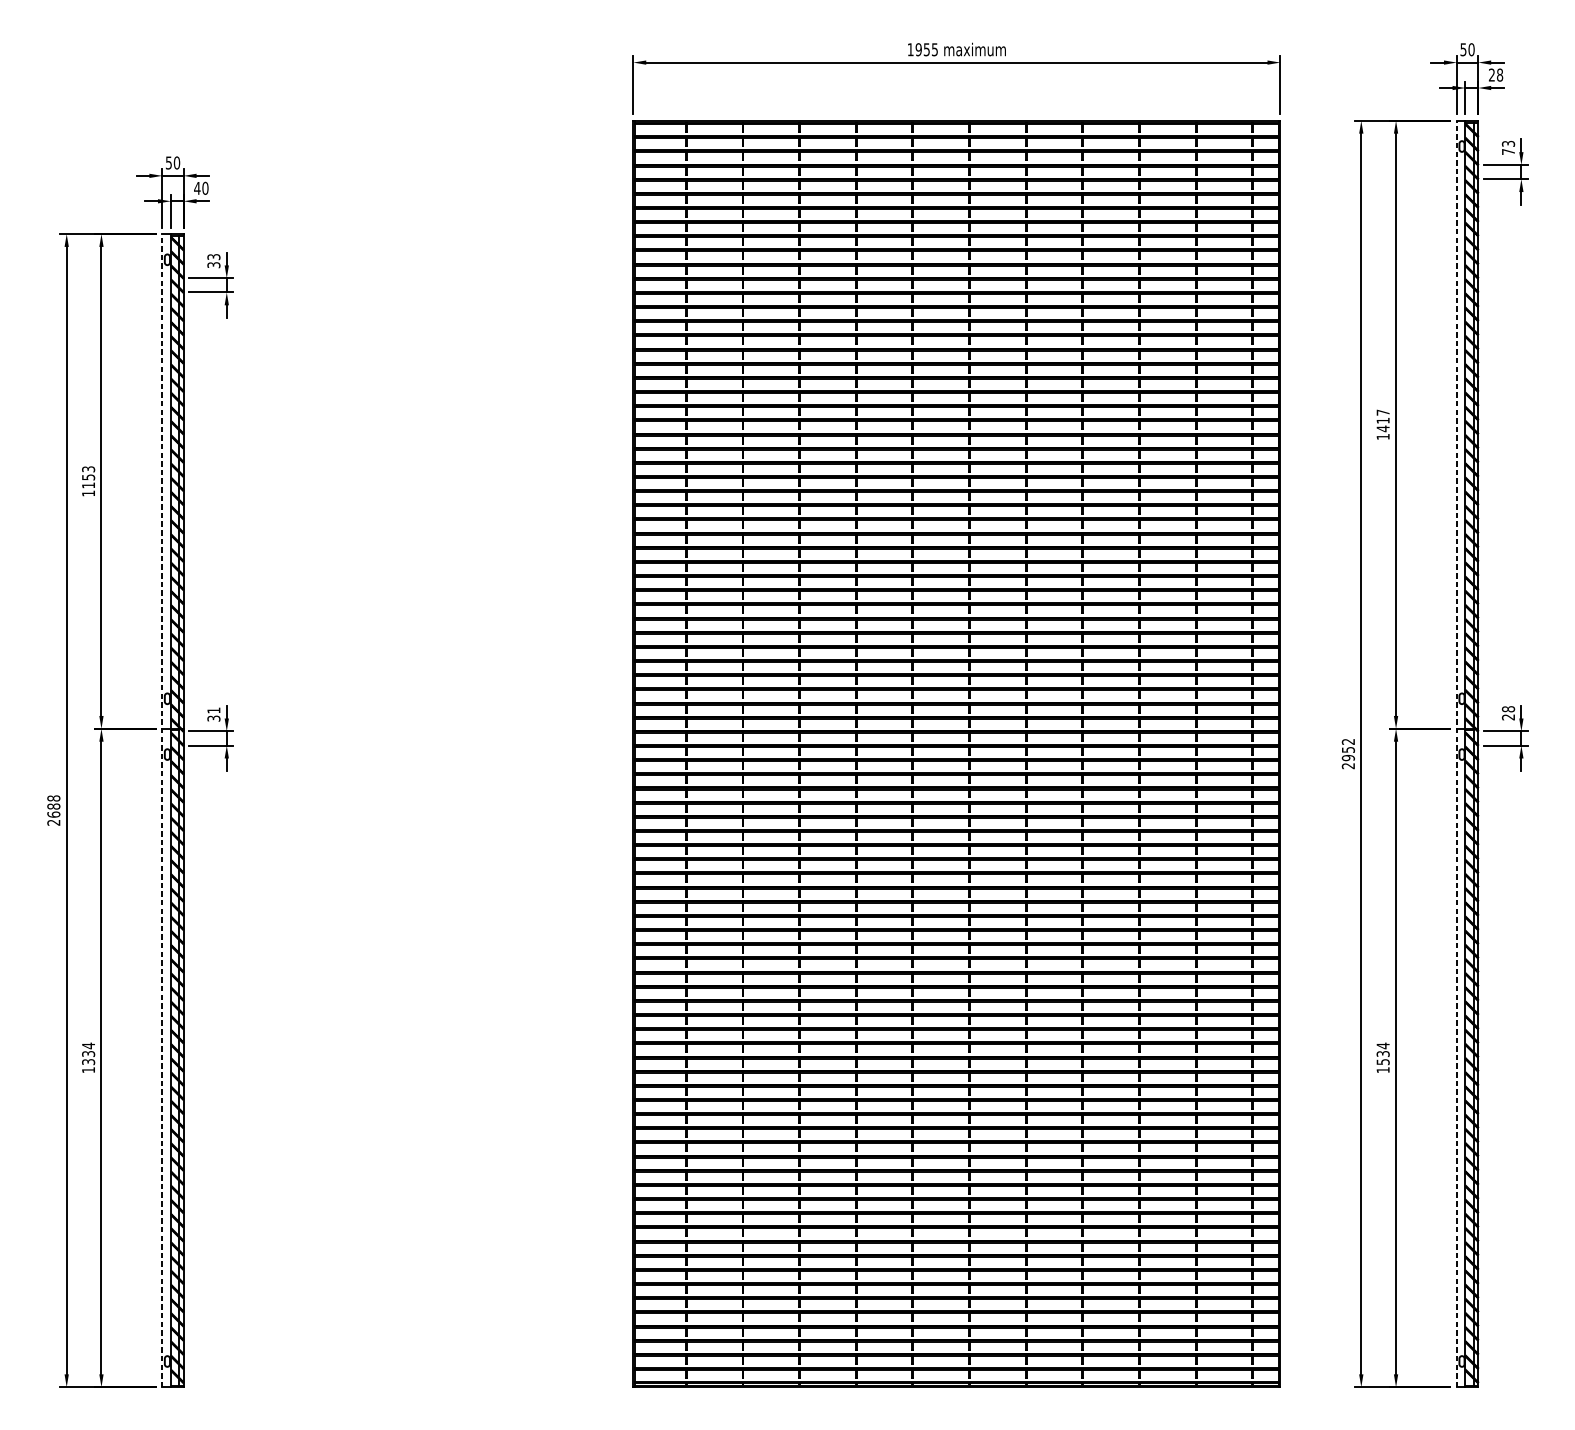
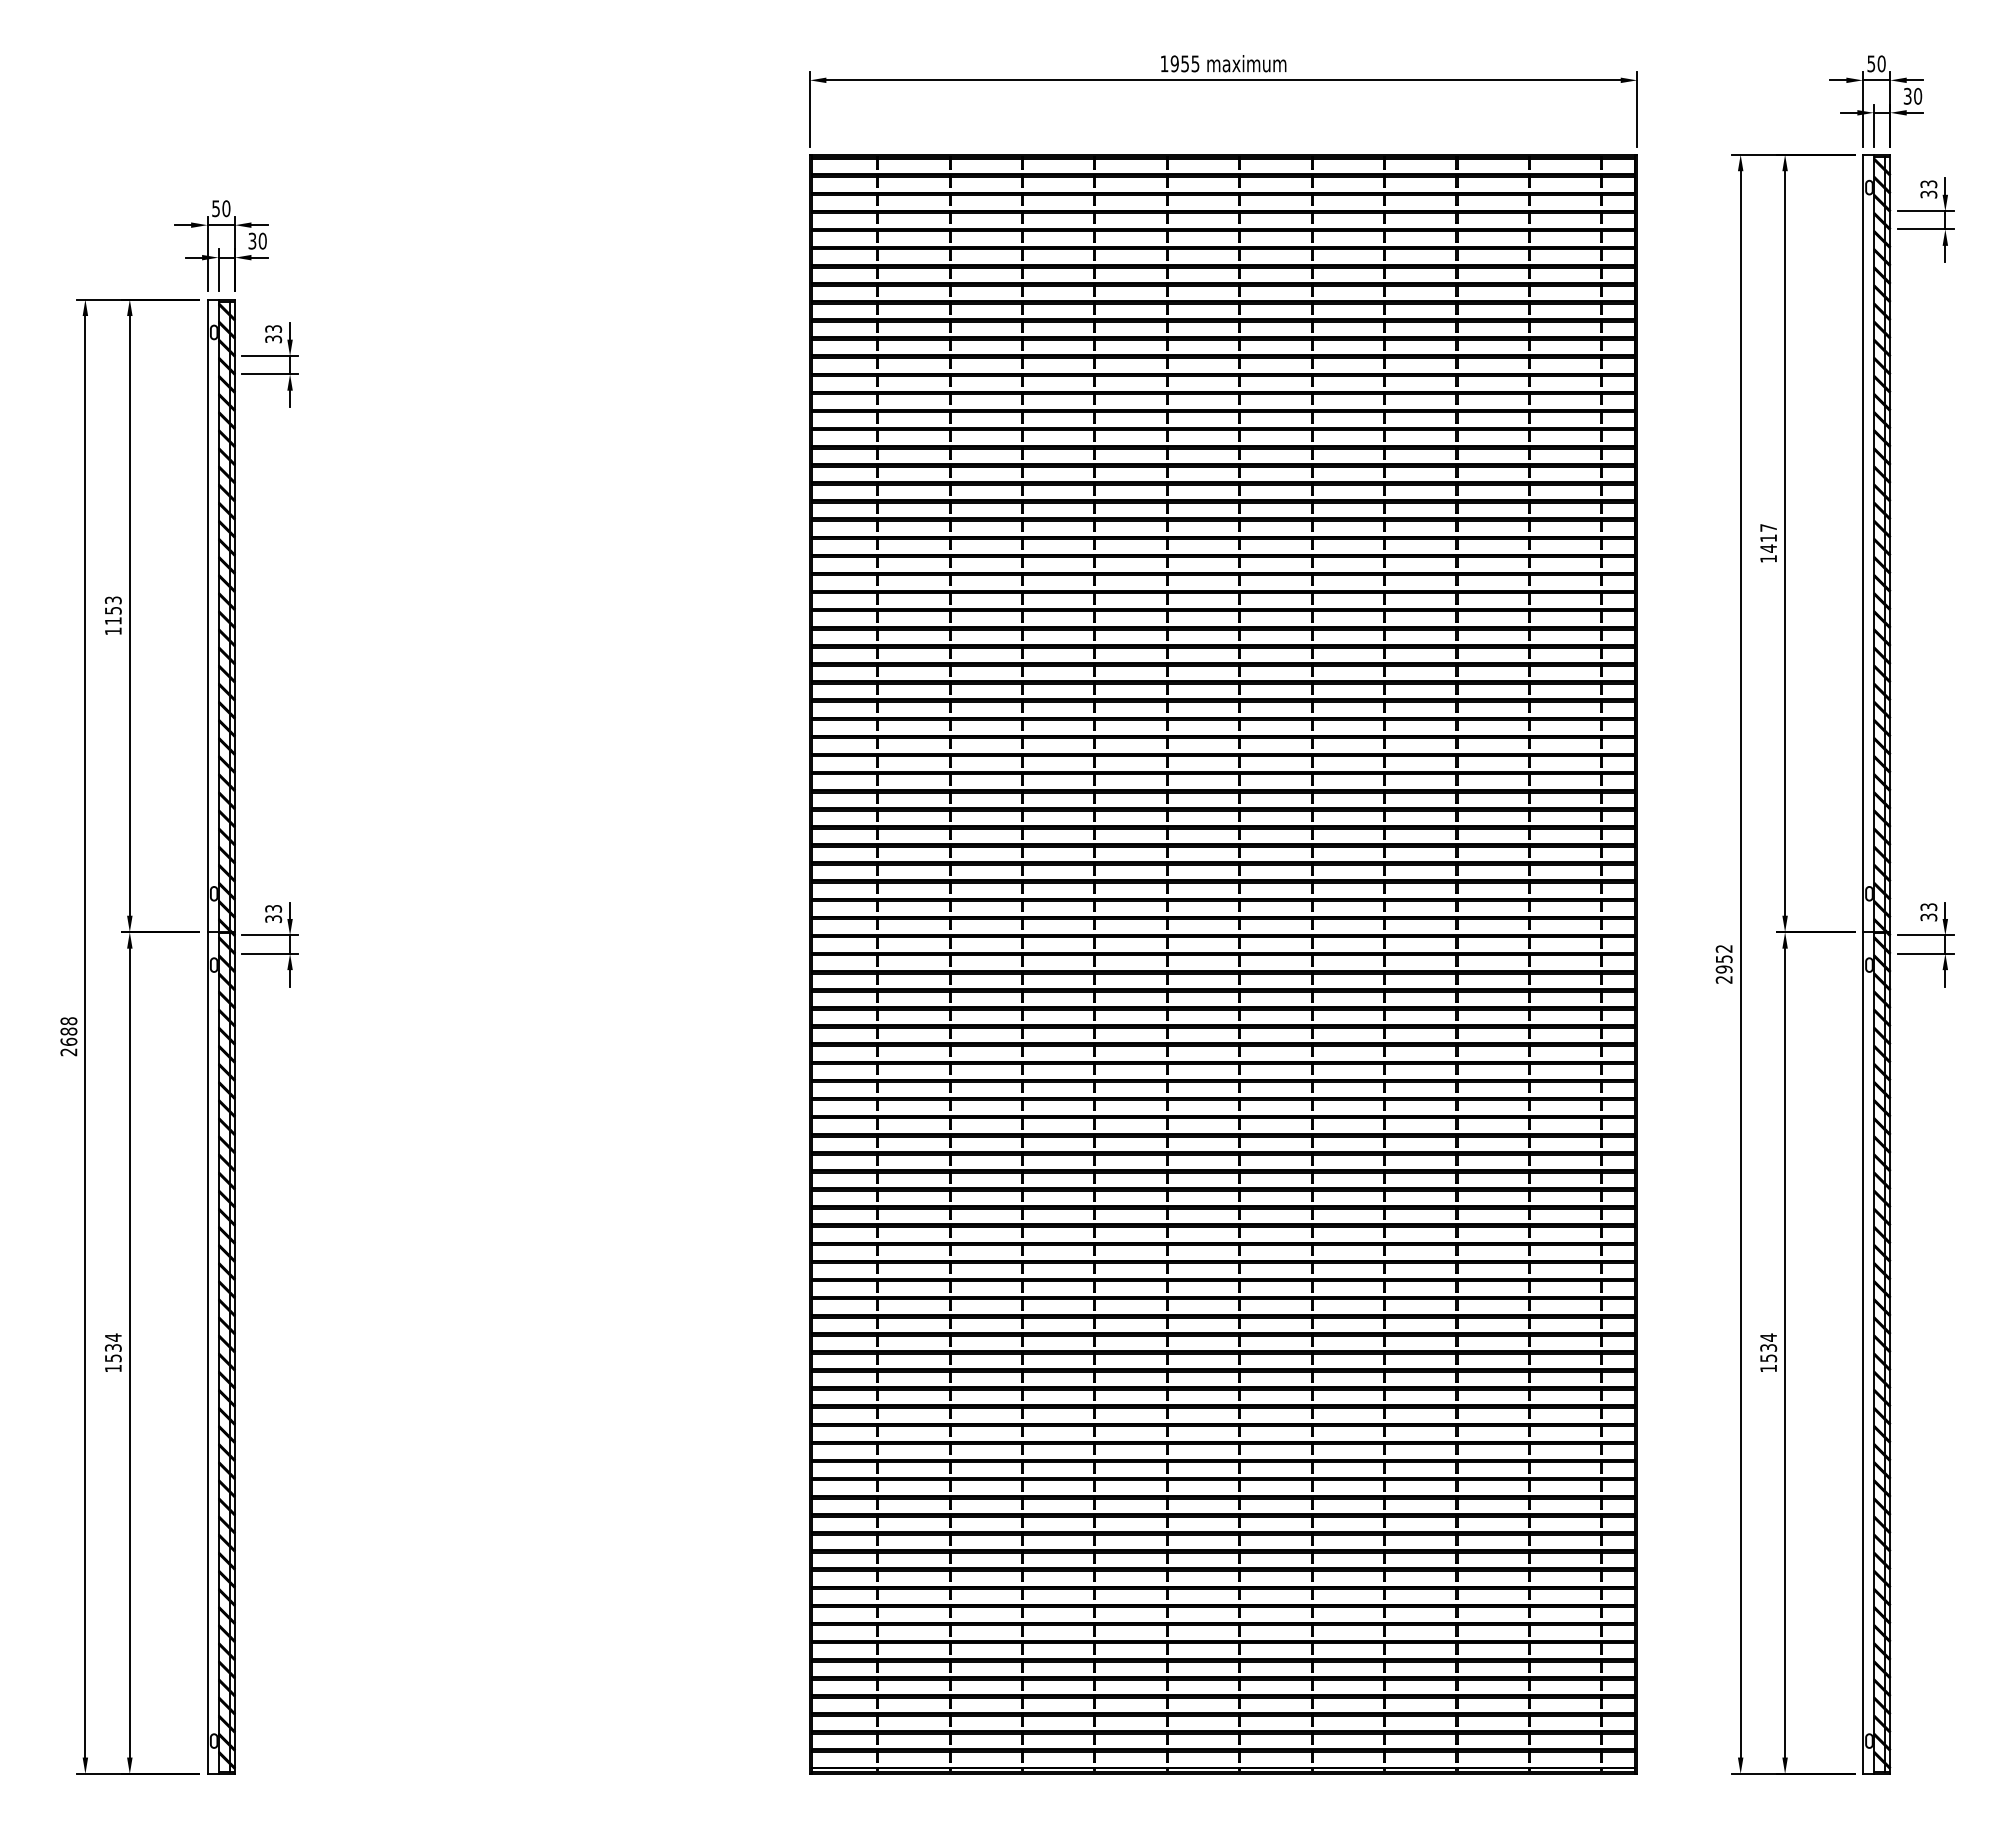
text: (1495, 75) -> (1912, 96), 28 -> 30
text: (1508, 151) -> (1928, 194), 73 -> 33
text: (197, 187) -> (252, 240), 40 -> 30
text: (213, 710) -> (273, 908), 31 -> 33
text: (1508, 713) -> (1928, 912), 28 -> 33
line: (1456, 754) -> (1862, 964), dashed -> solid
line: (162, 810) -> (207, 1036), dashed -> solid
text: (87, 1061) -> (112, 1357), 1334 -> 1534

